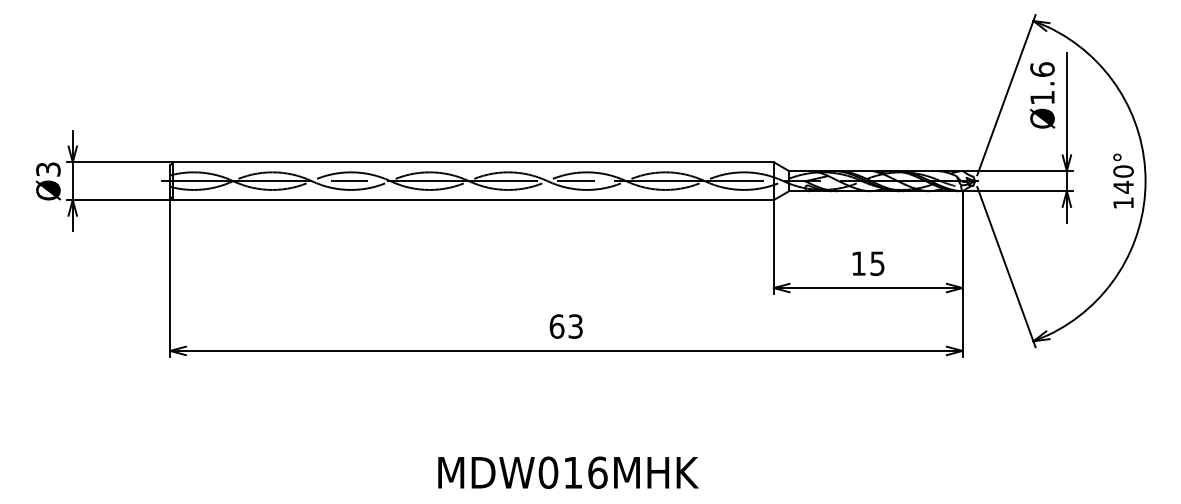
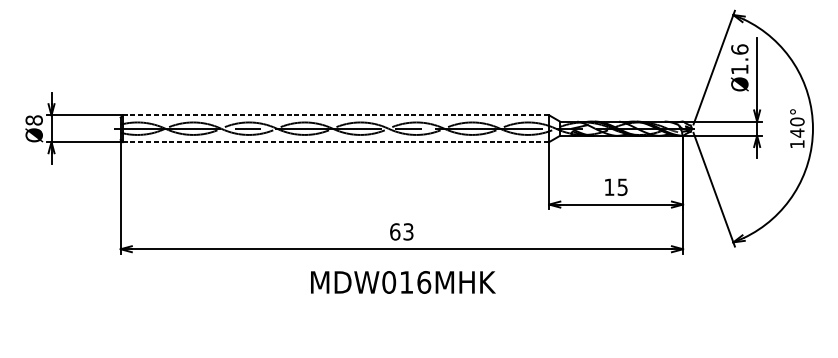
line: (473, 162) -> (335, 115), solid -> dashed
text: (48, 169) -> (34, 120), Ø3 -> Ø8
line: (473, 200) -> (335, 142), solid -> dashed
text: (568, 472) -> (403, 282), moved

